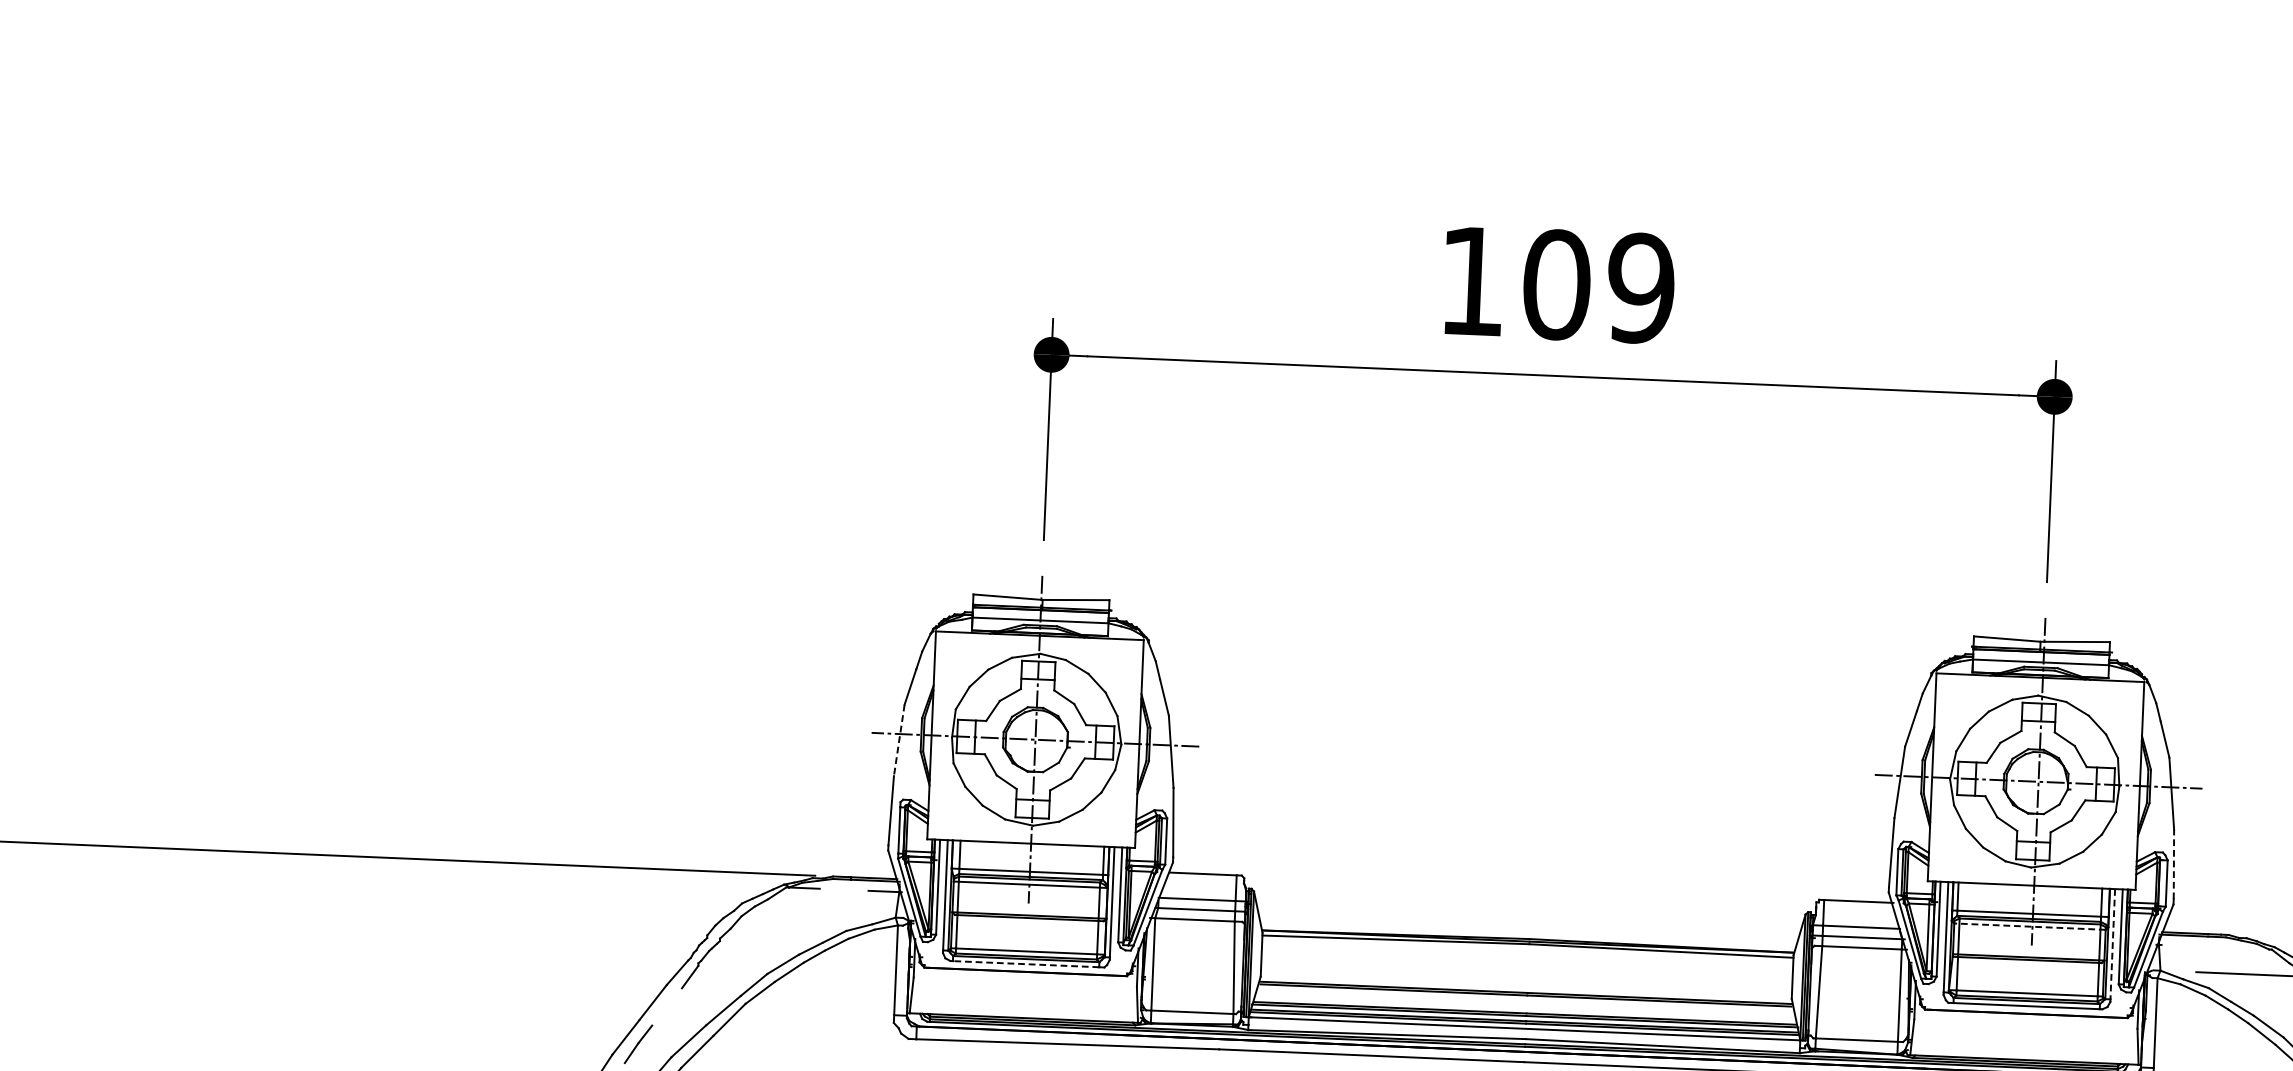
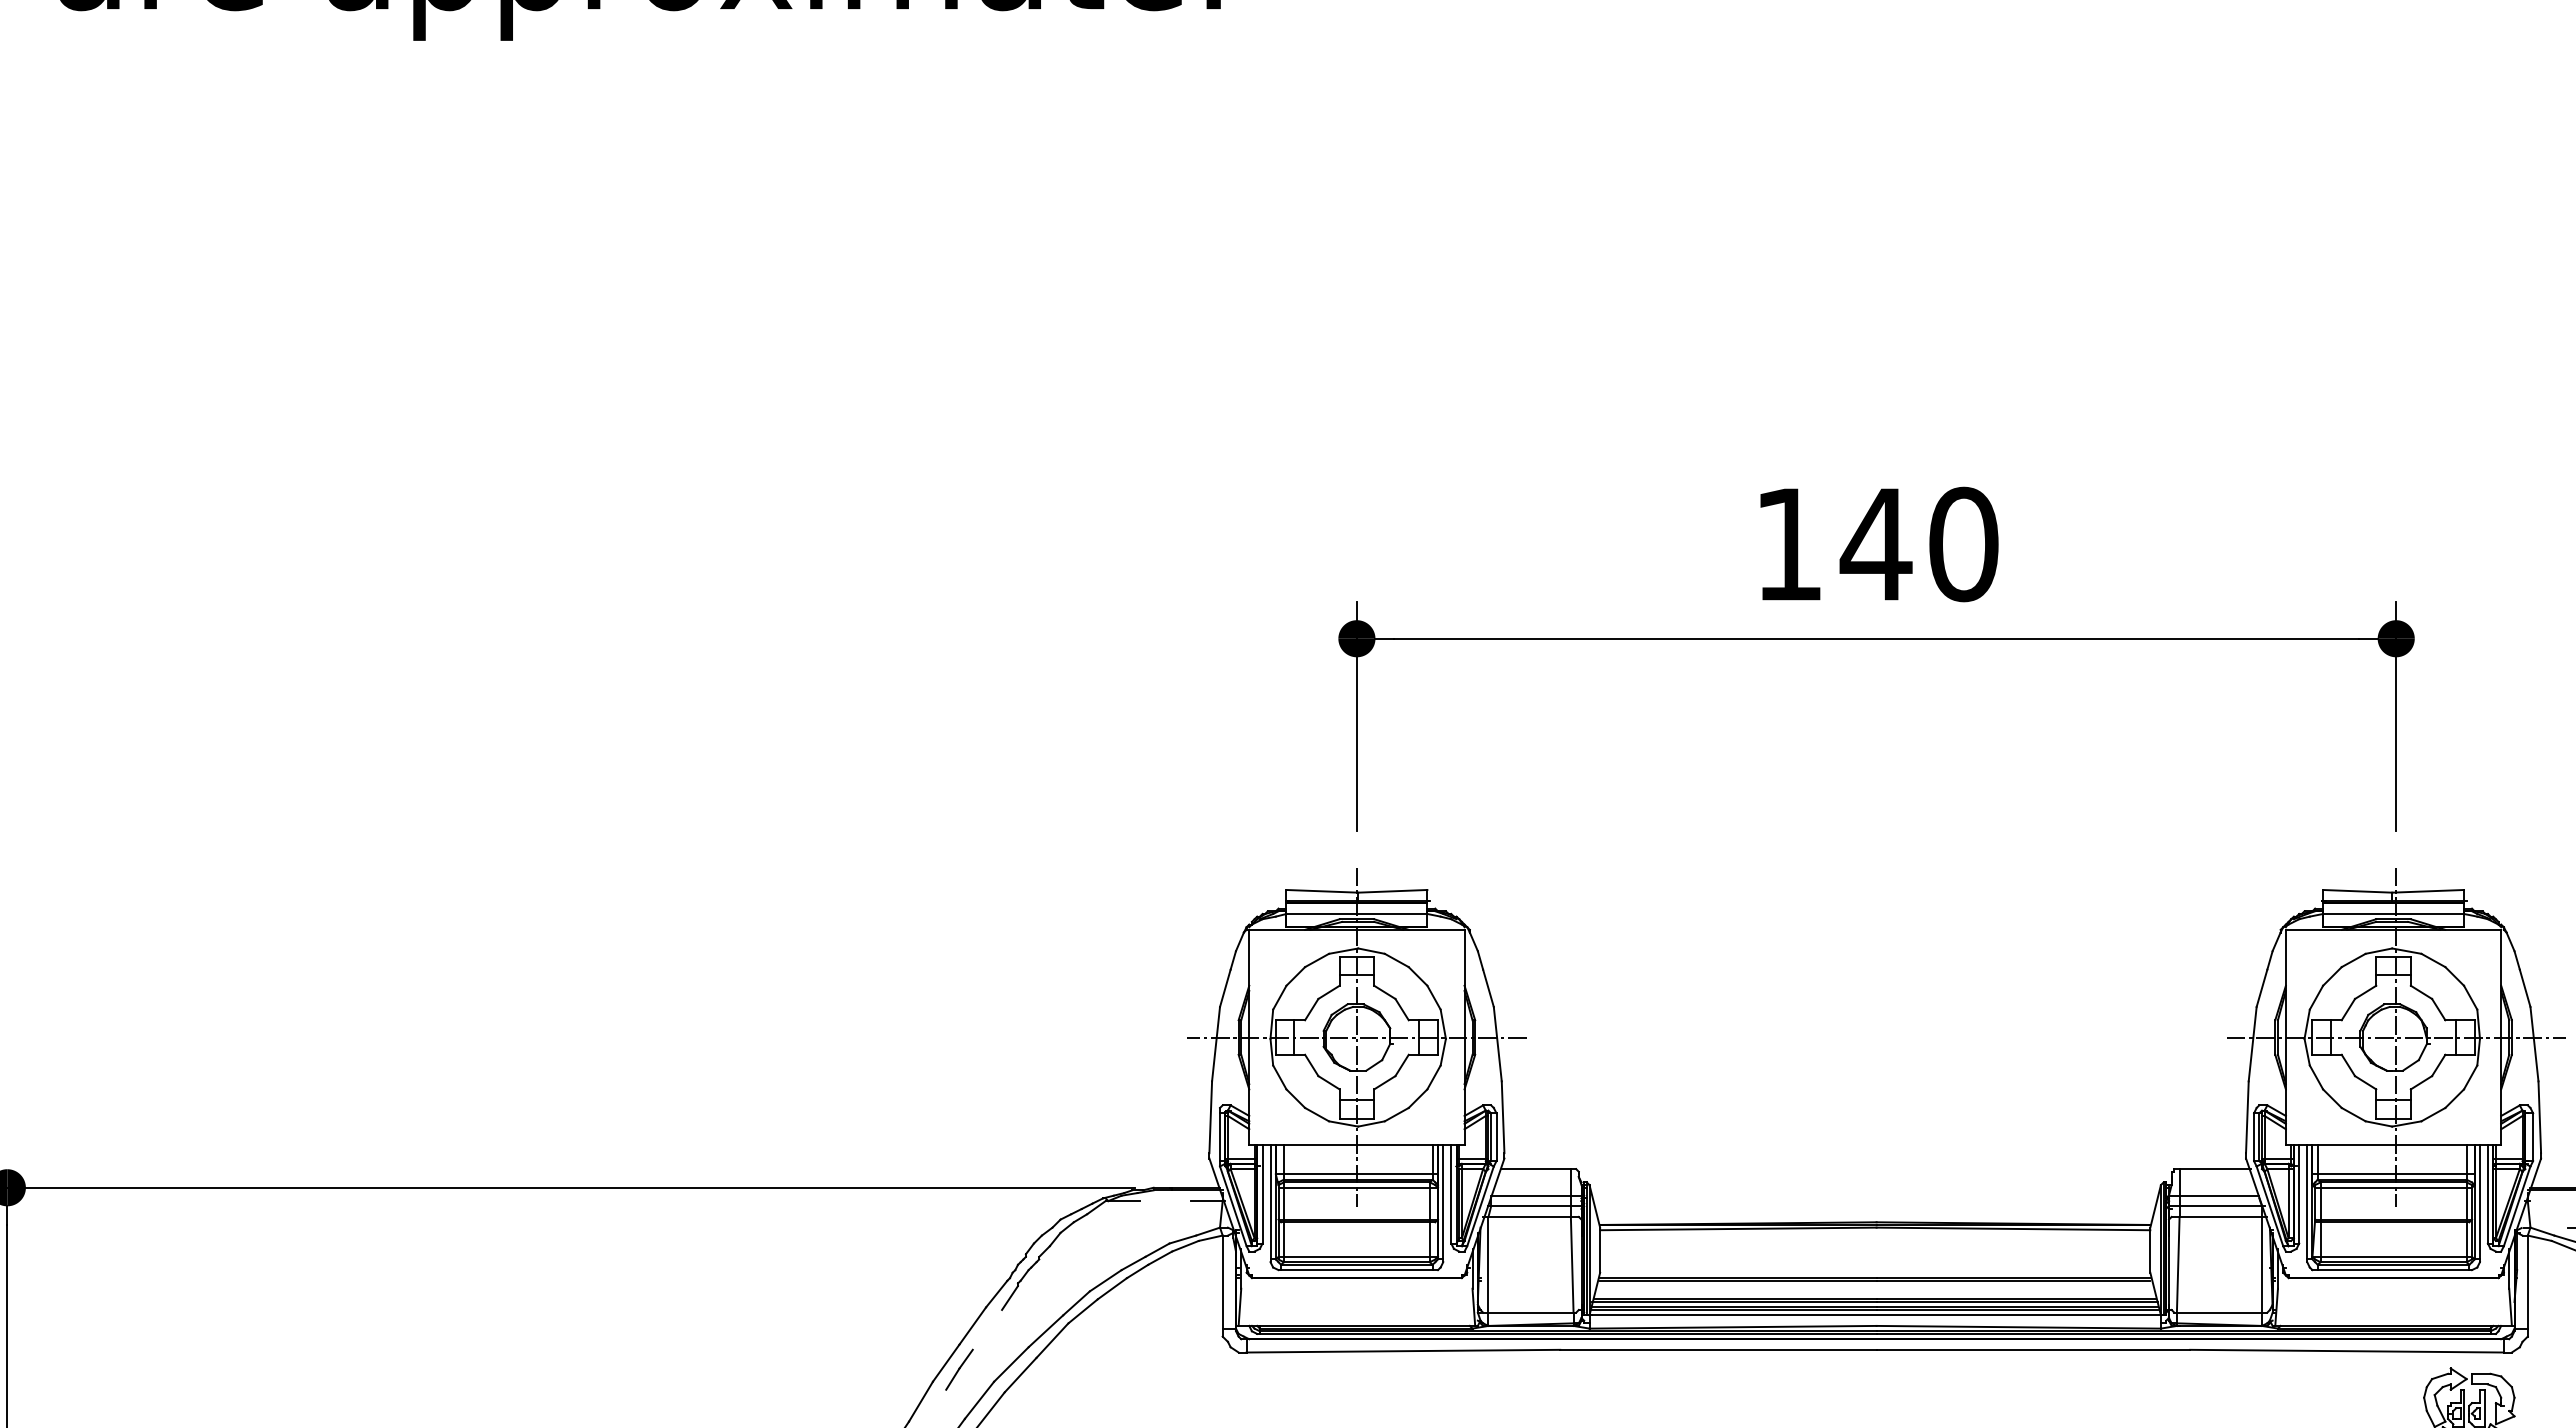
text: (1597, 286) -> (1918, 544), 109 -> 140
line: (898, 740) -> (1215, 1044), dashed -> solid
line: (2173, 864) -> (2539, 1117), dashed -> solid
line: (2029, 926) -> (2393, 1187), dashed -> solid
line: (2112, 944) -> (2479, 1202), dashed -> solid
line: (1025, 964) -> (1356, 1270), dashed -> solid

